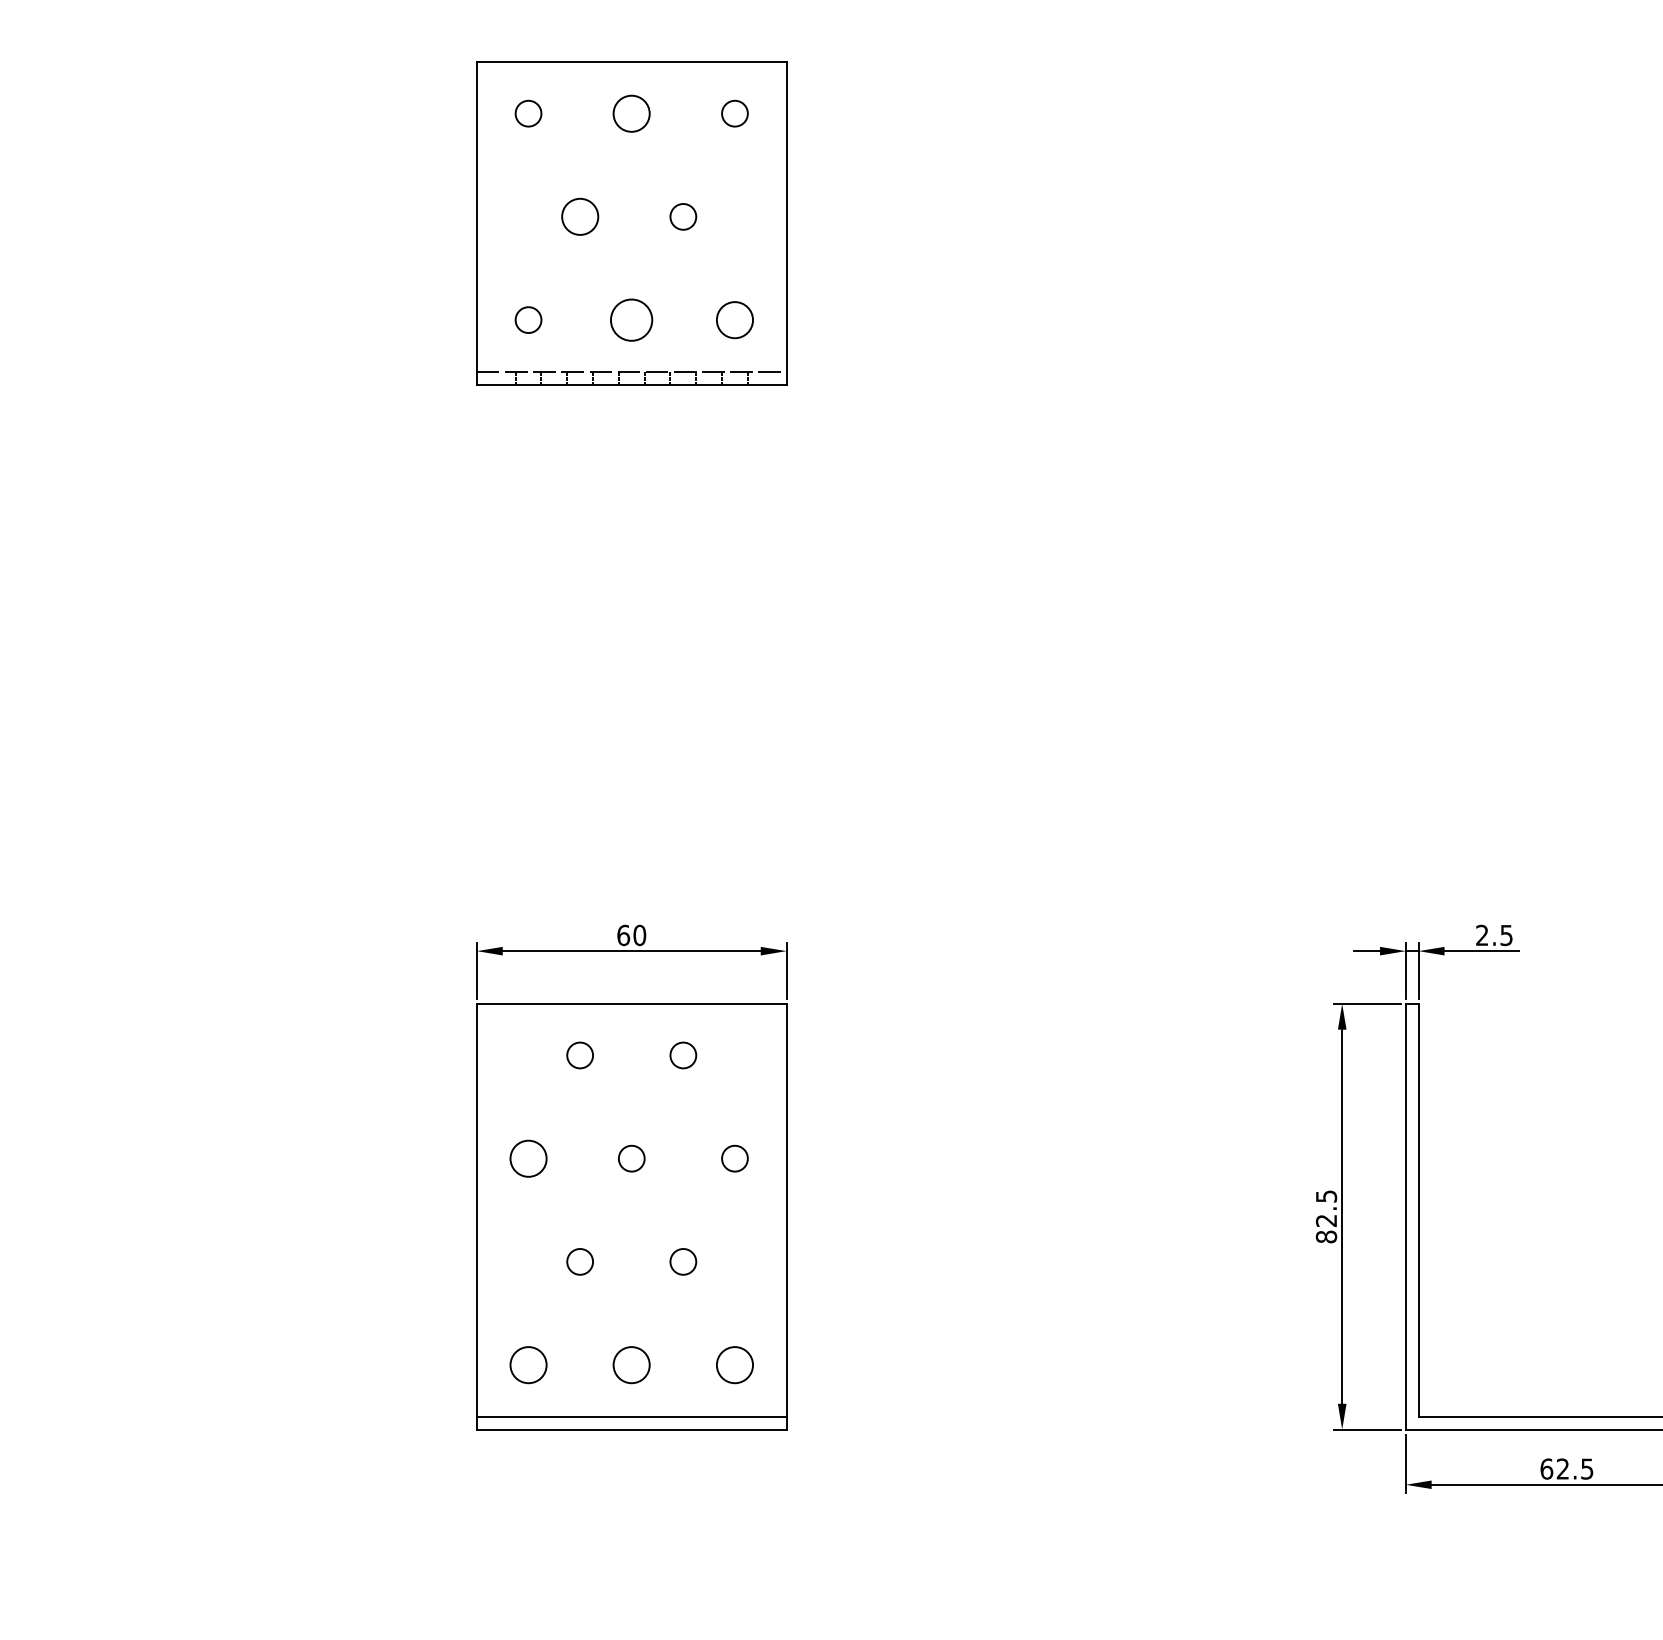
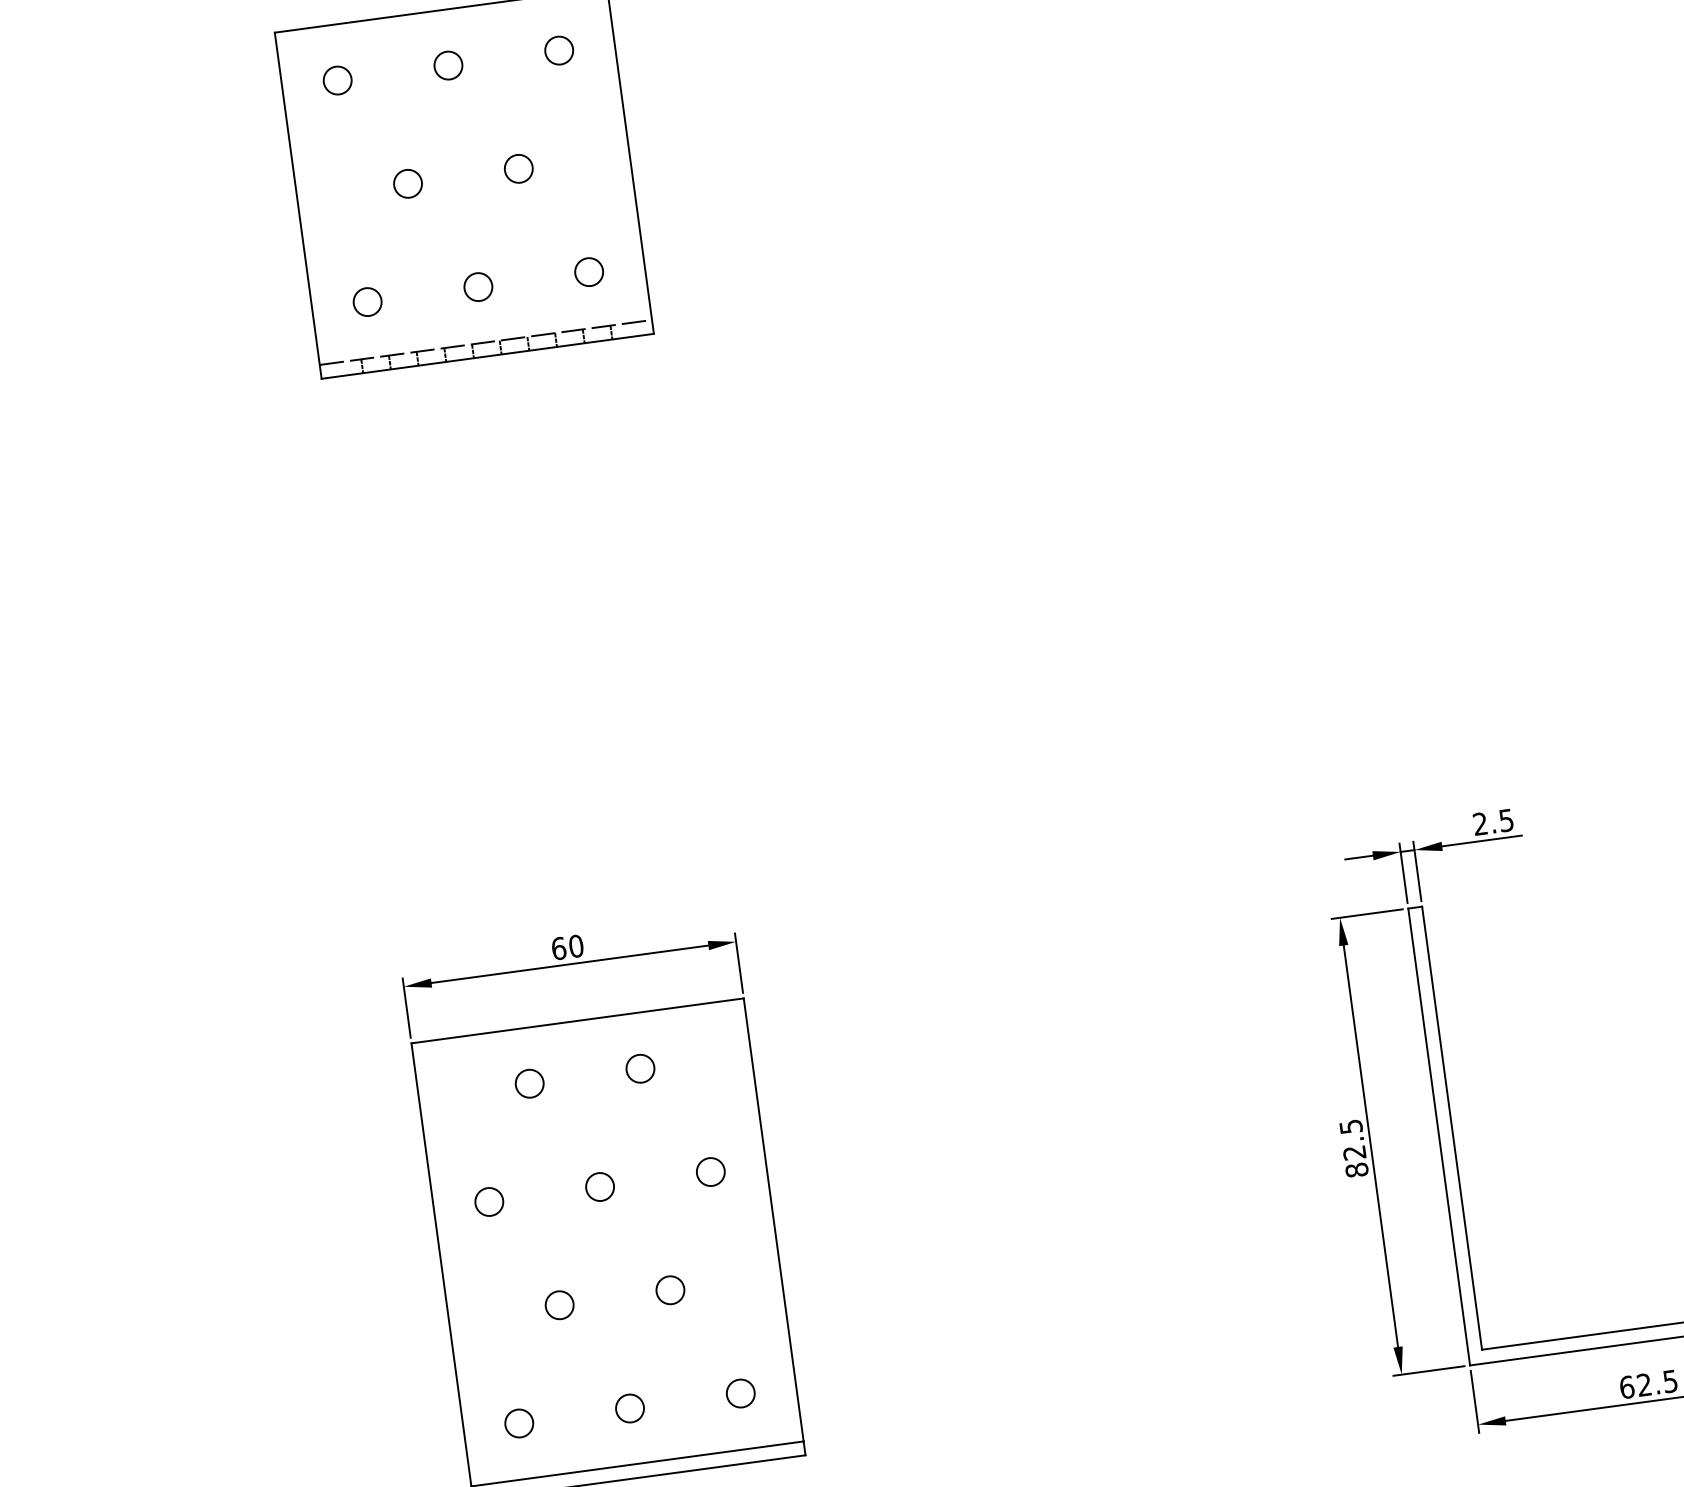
circle: (631, 113) -> (448, 65), size x0.71
circle: (579, 216) -> (407, 183), size x0.71
circle: (631, 319) -> (478, 286), size x0.62
circle: (734, 319) -> (588, 271), size x0.71
circle: (528, 1158) -> (489, 1201), size x0.71
circle: (528, 1364) -> (519, 1422), size x0.71
circle: (631, 1364) -> (629, 1407), size x0.71
circle: (734, 1364) -> (740, 1392), size x0.71

